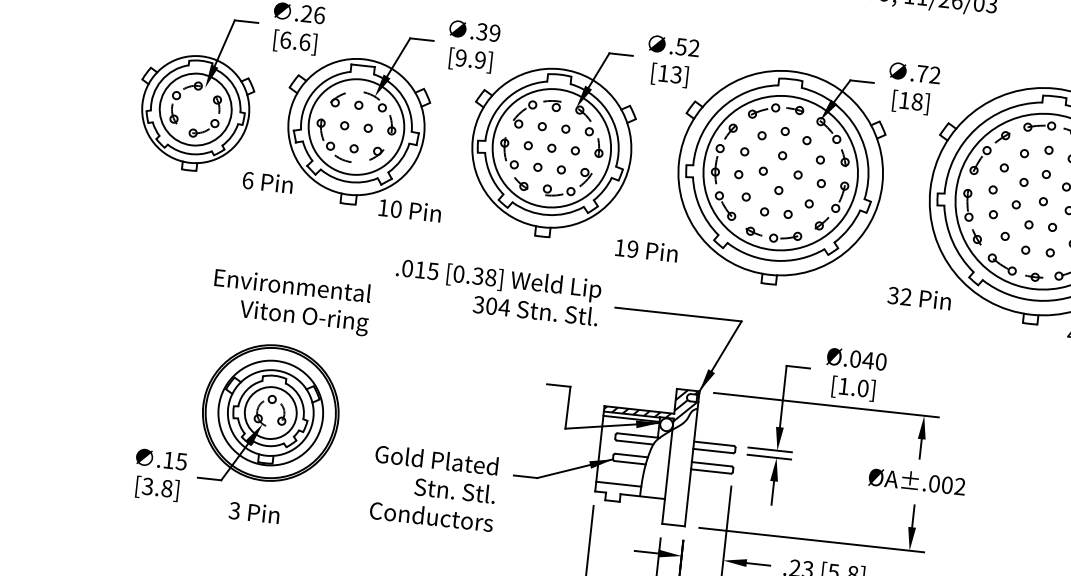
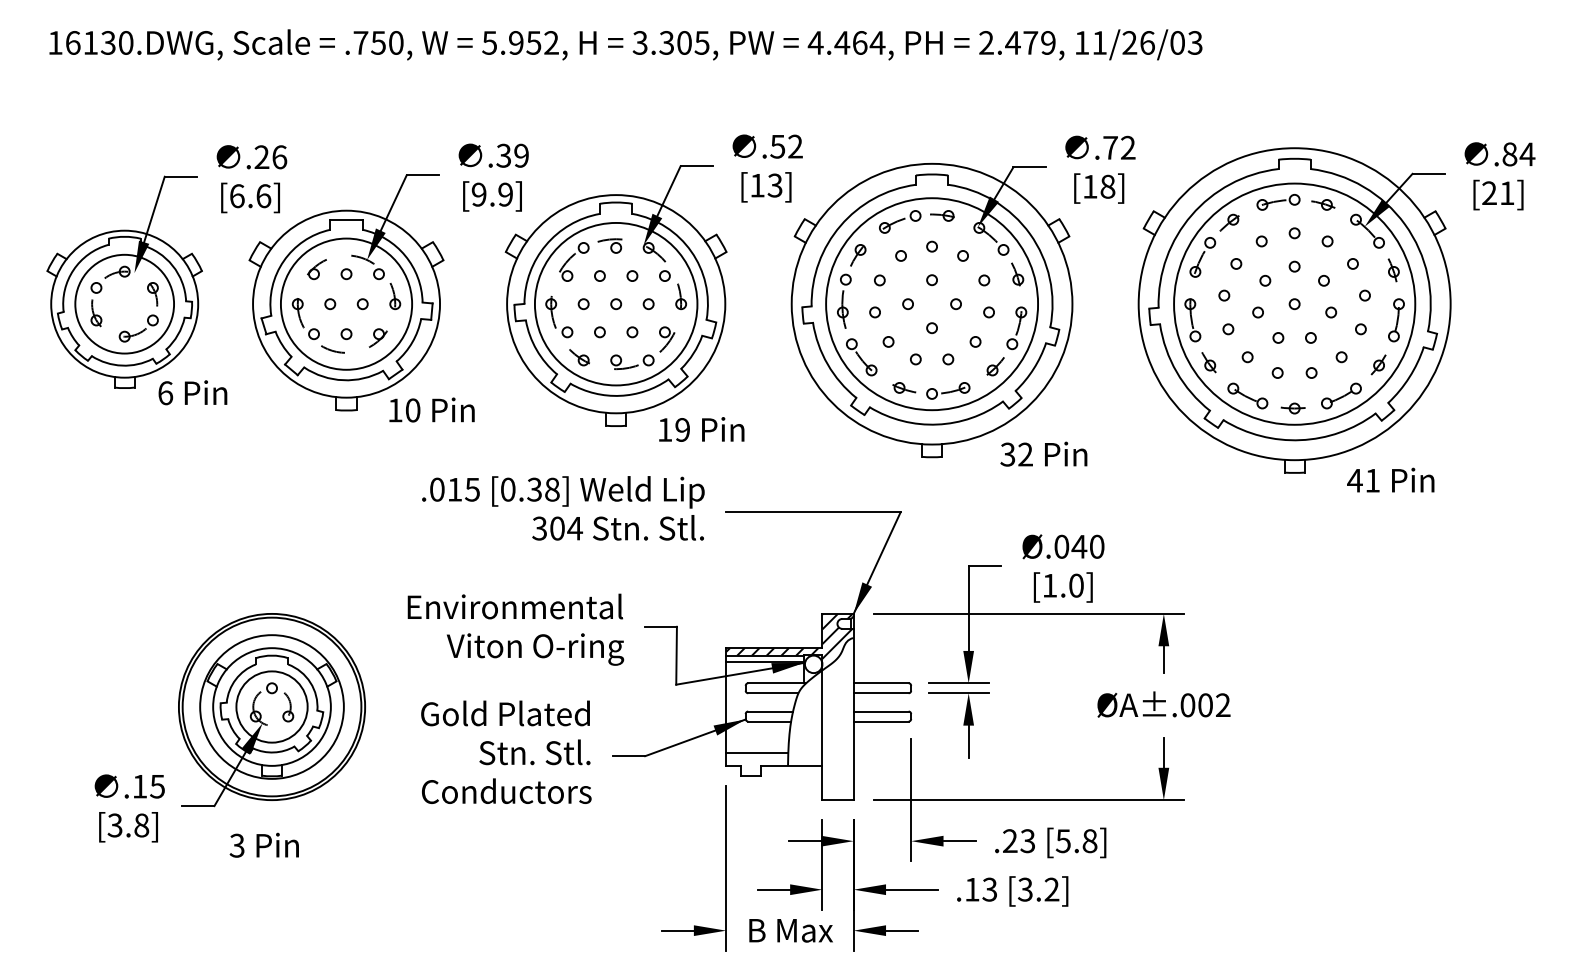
text: (267, 182) -> (192, 392), moved
text: (646, 250) -> (701, 429), moved
text: (919, 297) -> (1043, 453), moved
text: (291, 302) -> (515, 629), moved
text: (434, 487) -> (506, 751), moved

